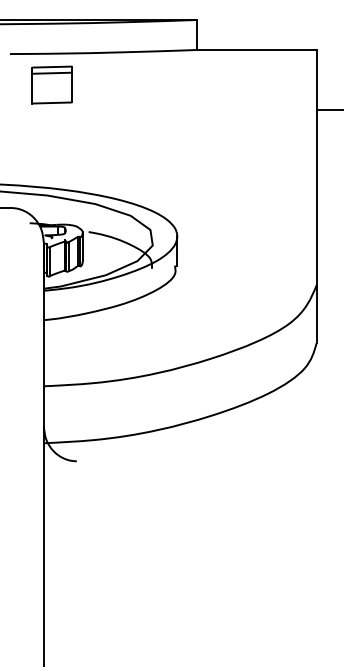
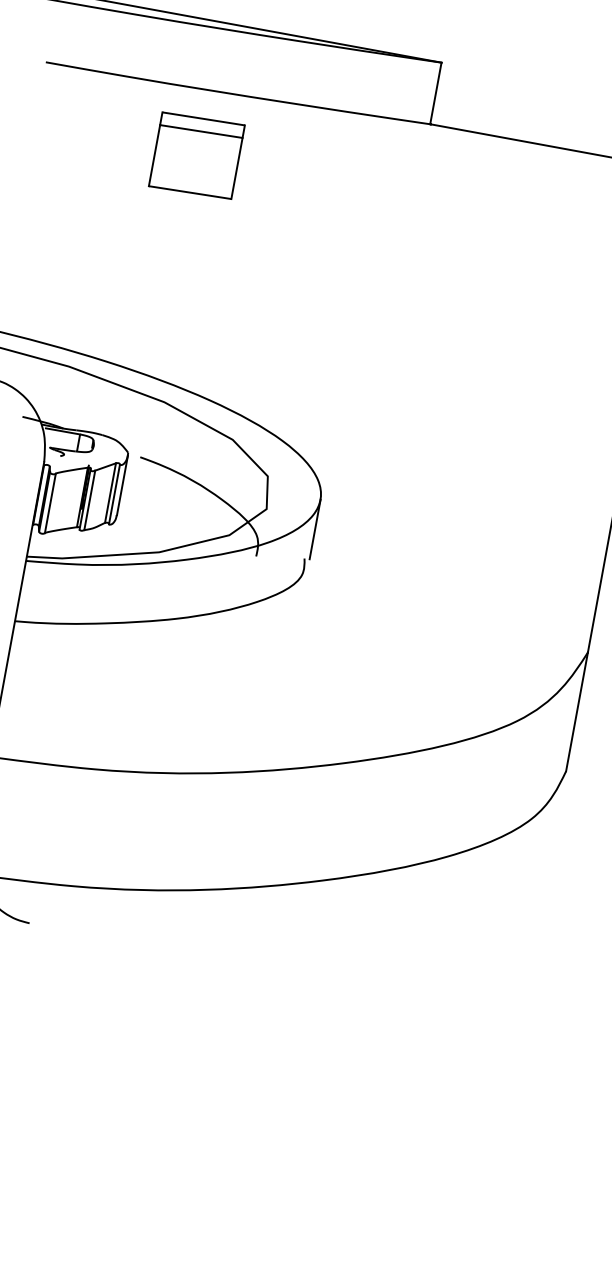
part: (51, 84) -> (195, 154), moved

